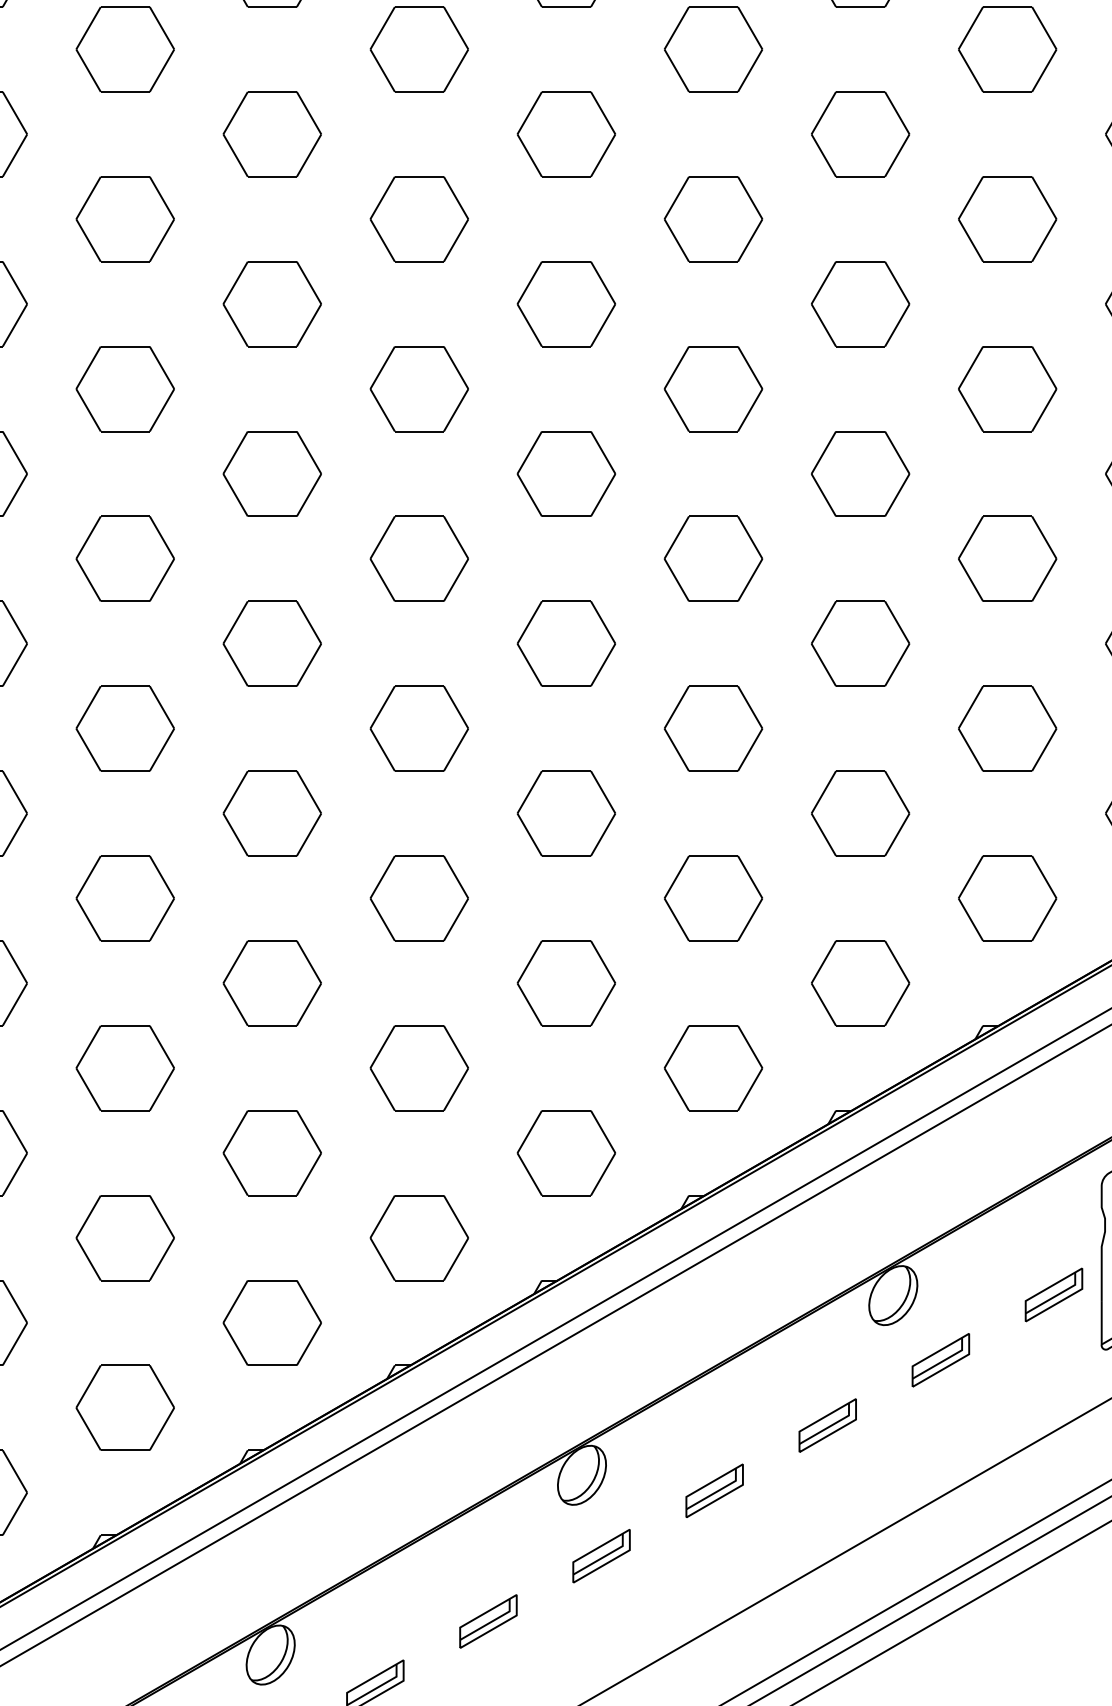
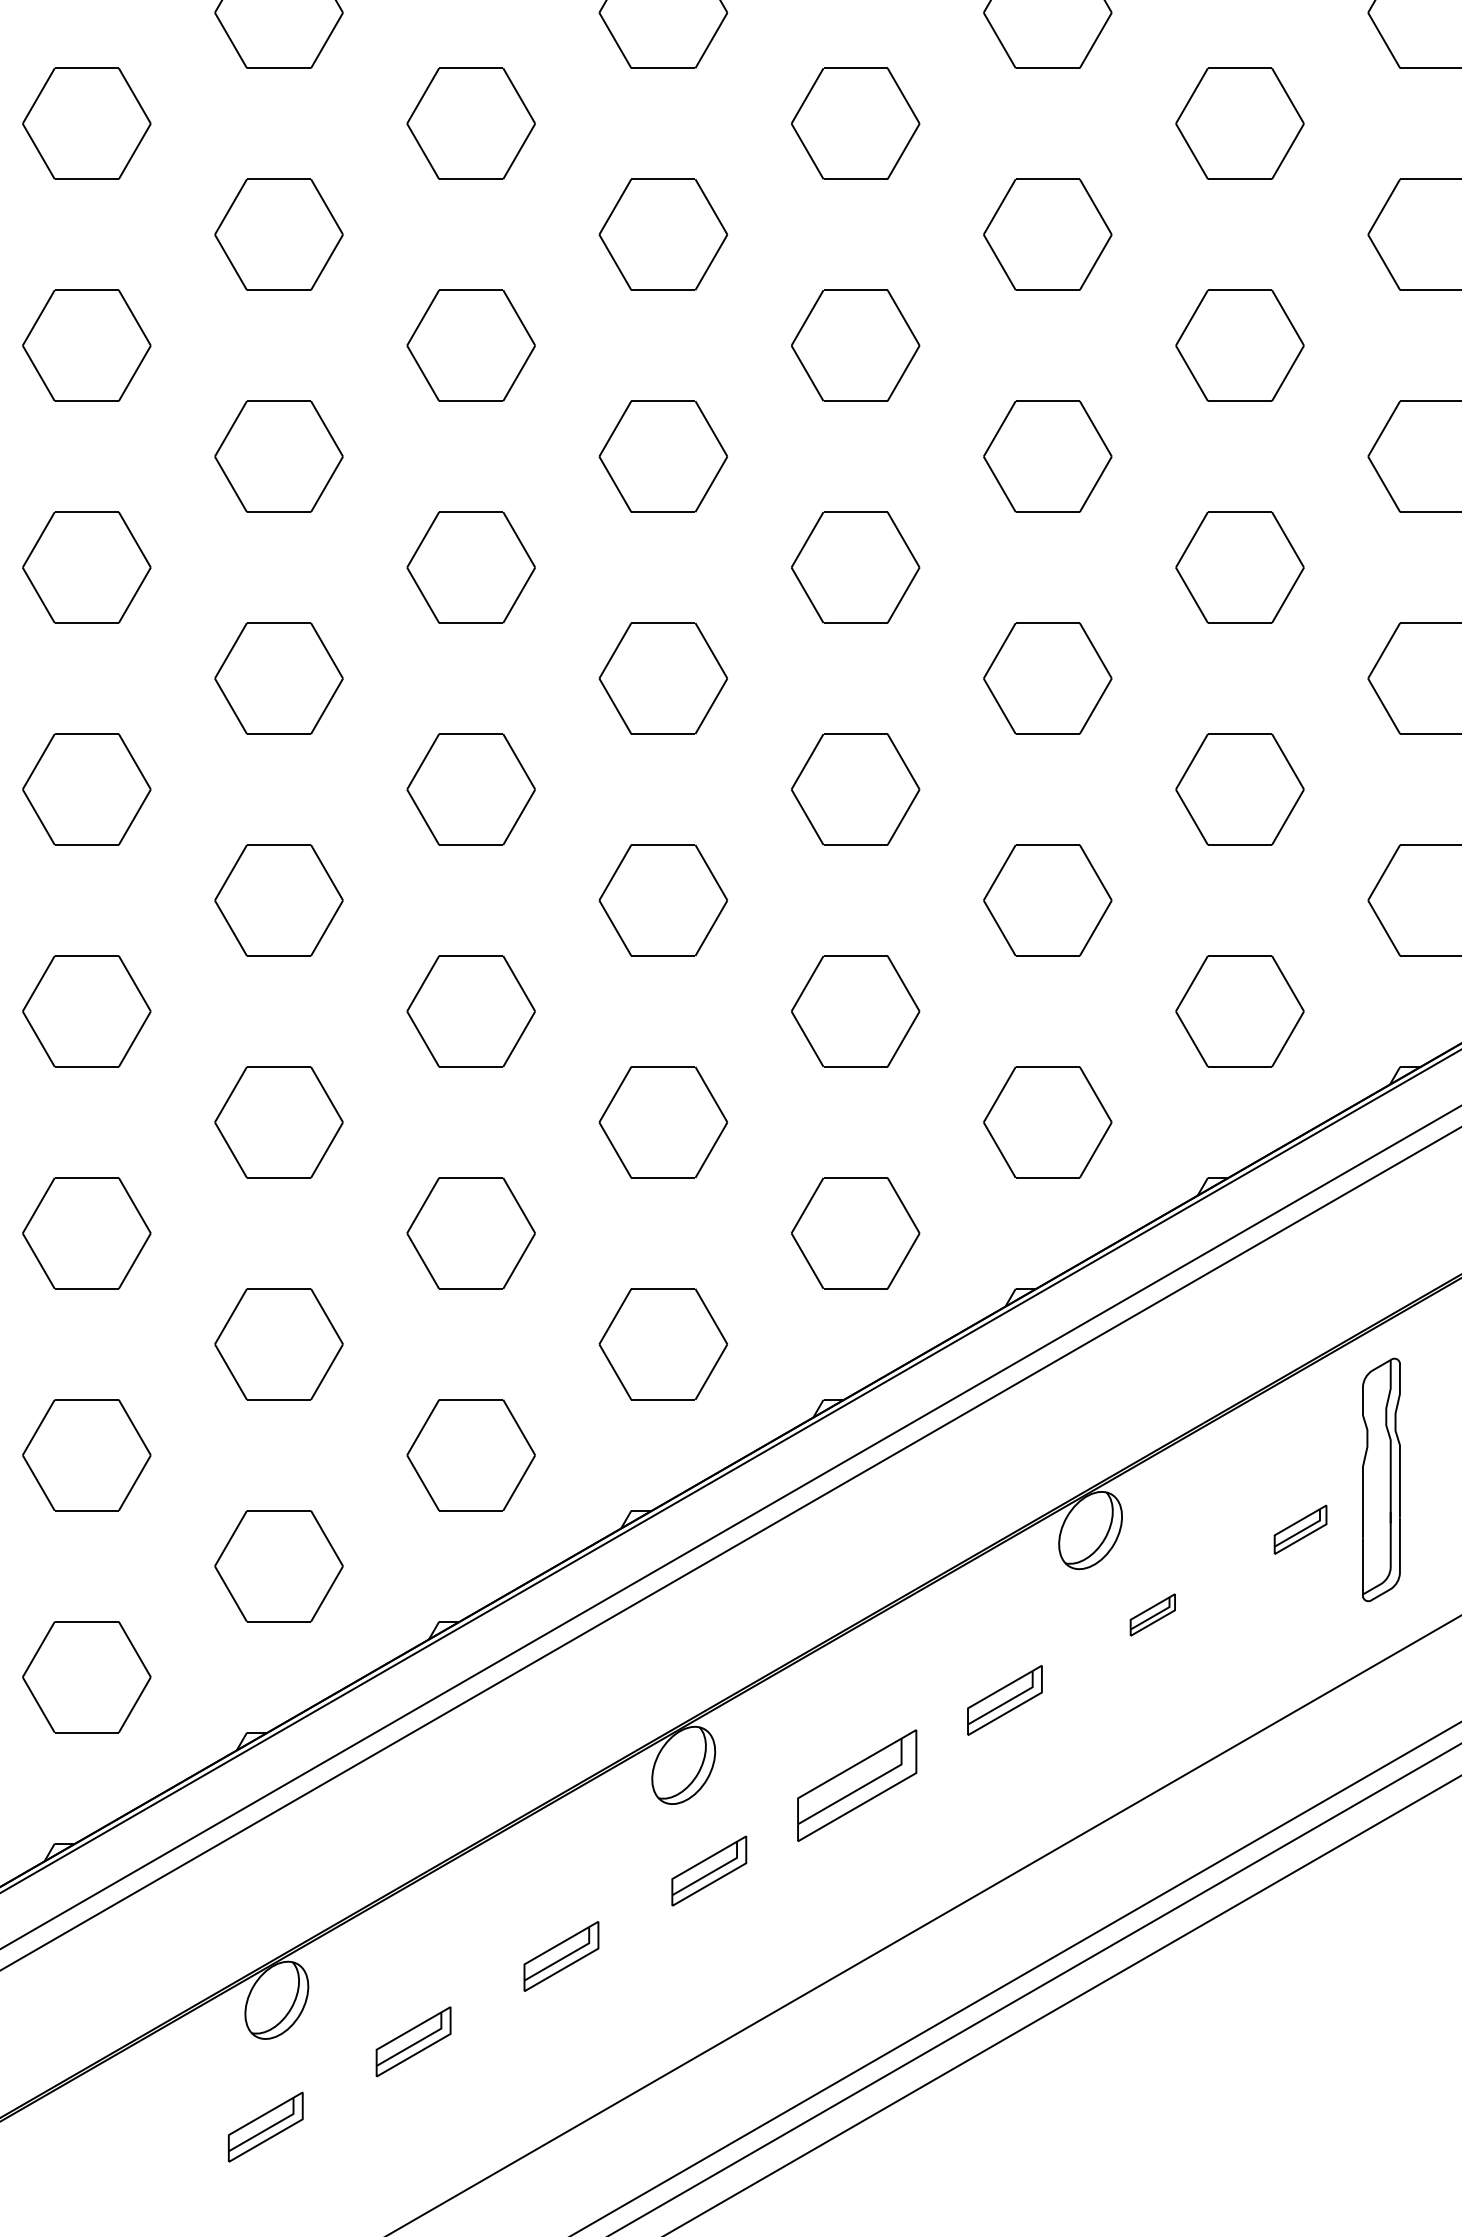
part: (1053, 1294) -> (1300, 1529), size x0.7
part: (940, 1359) -> (1152, 1614), size x0.6
part: (714, 1490) -> (856, 1785), size x1.6

